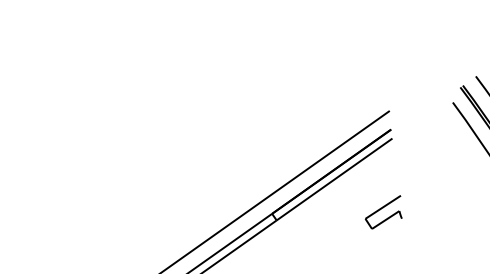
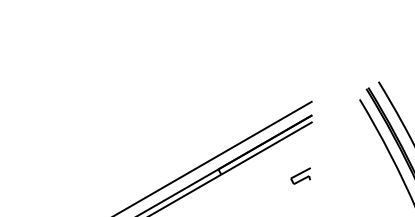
part: (382, 211) -> (300, 175), size x0.71

